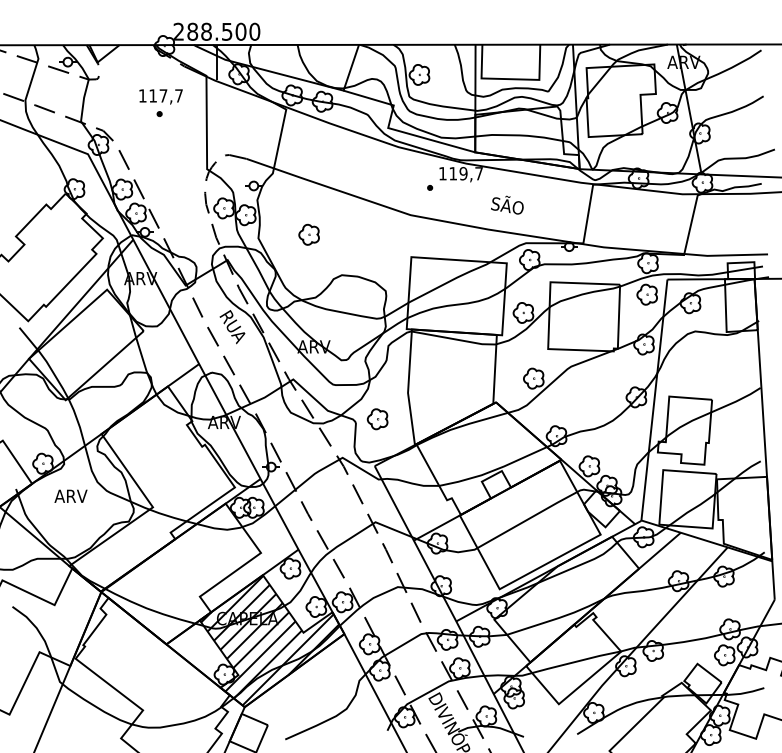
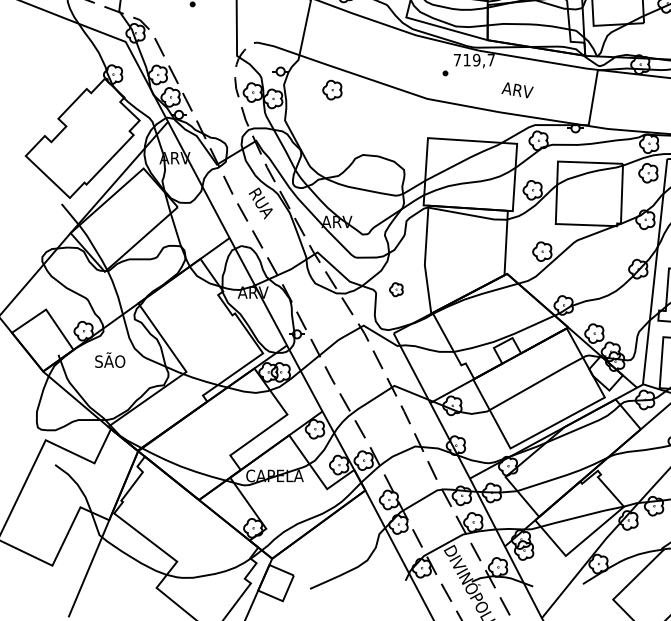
text: (442, 173) -> (457, 59), 119,7 -> 719,7
text: (507, 204) -> (517, 88), SÃO -> ARV
part: (308, 234) -> (331, 89), moved
part: (377, 419) -> (396, 289), size x0.7
text: (70, 494) -> (109, 359), ARV -> SÃO
hatch: (270, 640) -> (296, 496), removed

